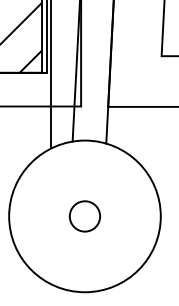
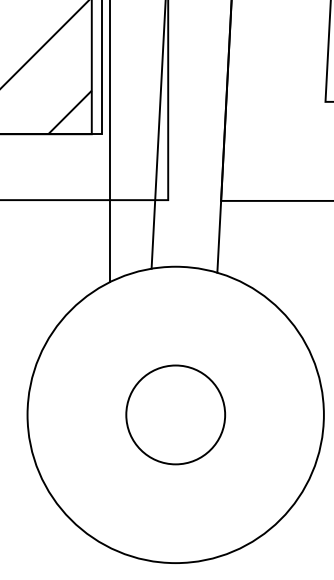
circle: (84, 216) -> (174, 415), size x1.67

